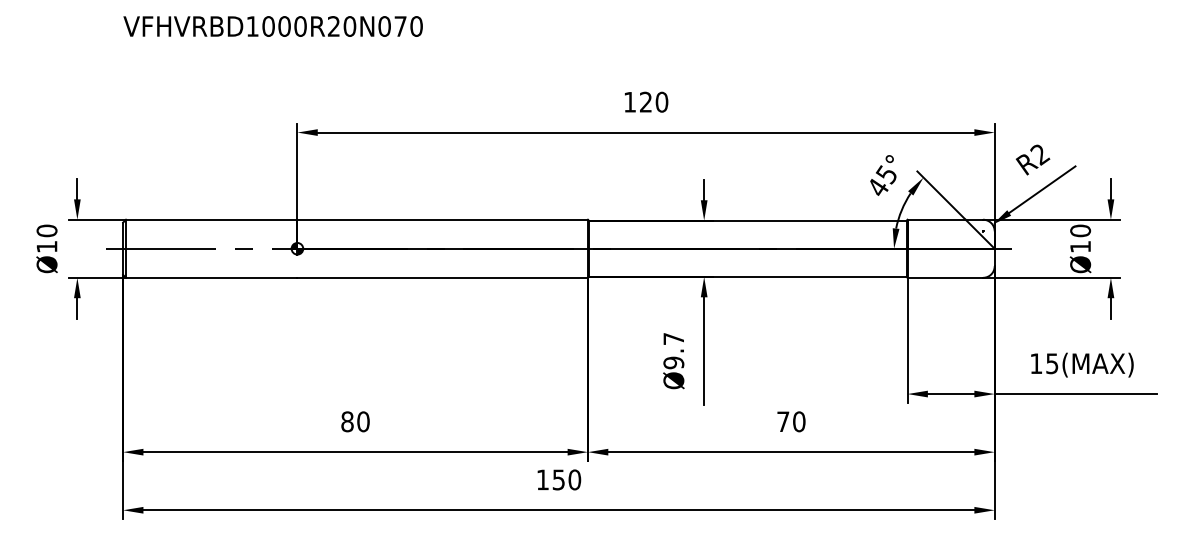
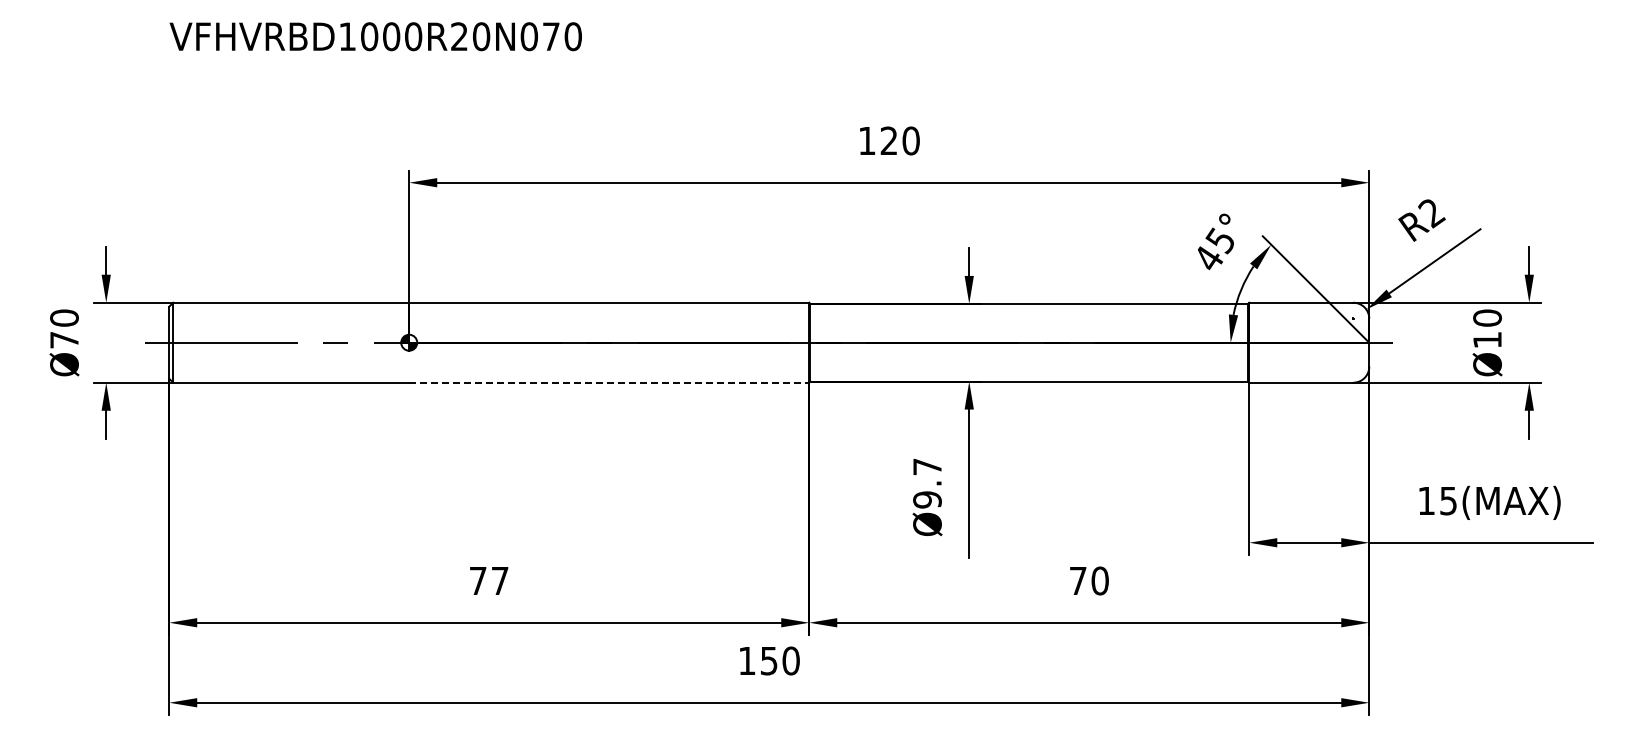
text: (47, 247) -> (64, 340), Ø10 -> Ø70
line: (442, 277) -> (609, 382), solid -> dashed
text: (355, 421) -> (488, 580), 80 -> 77

